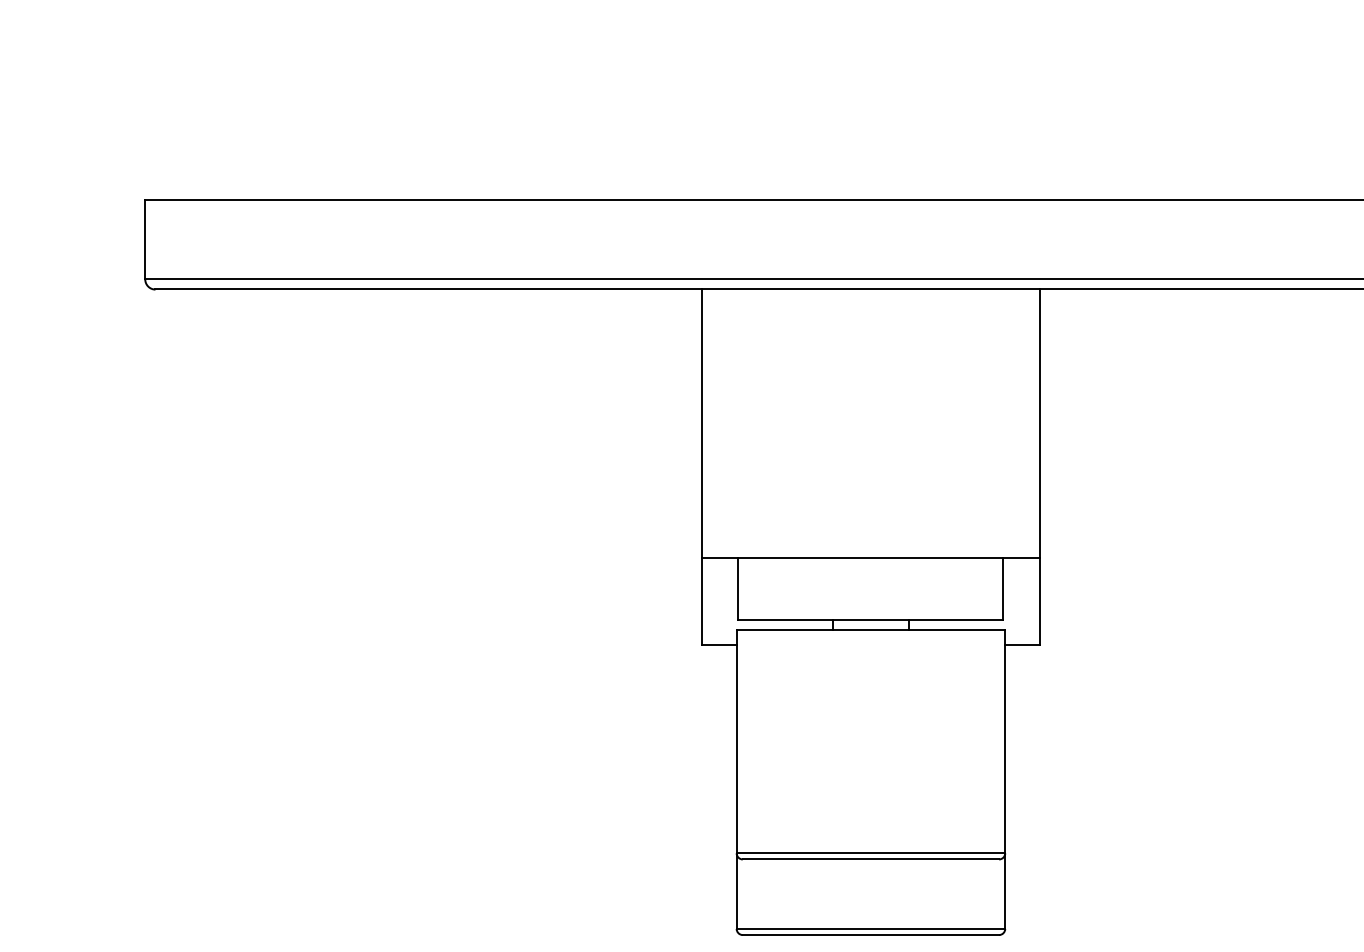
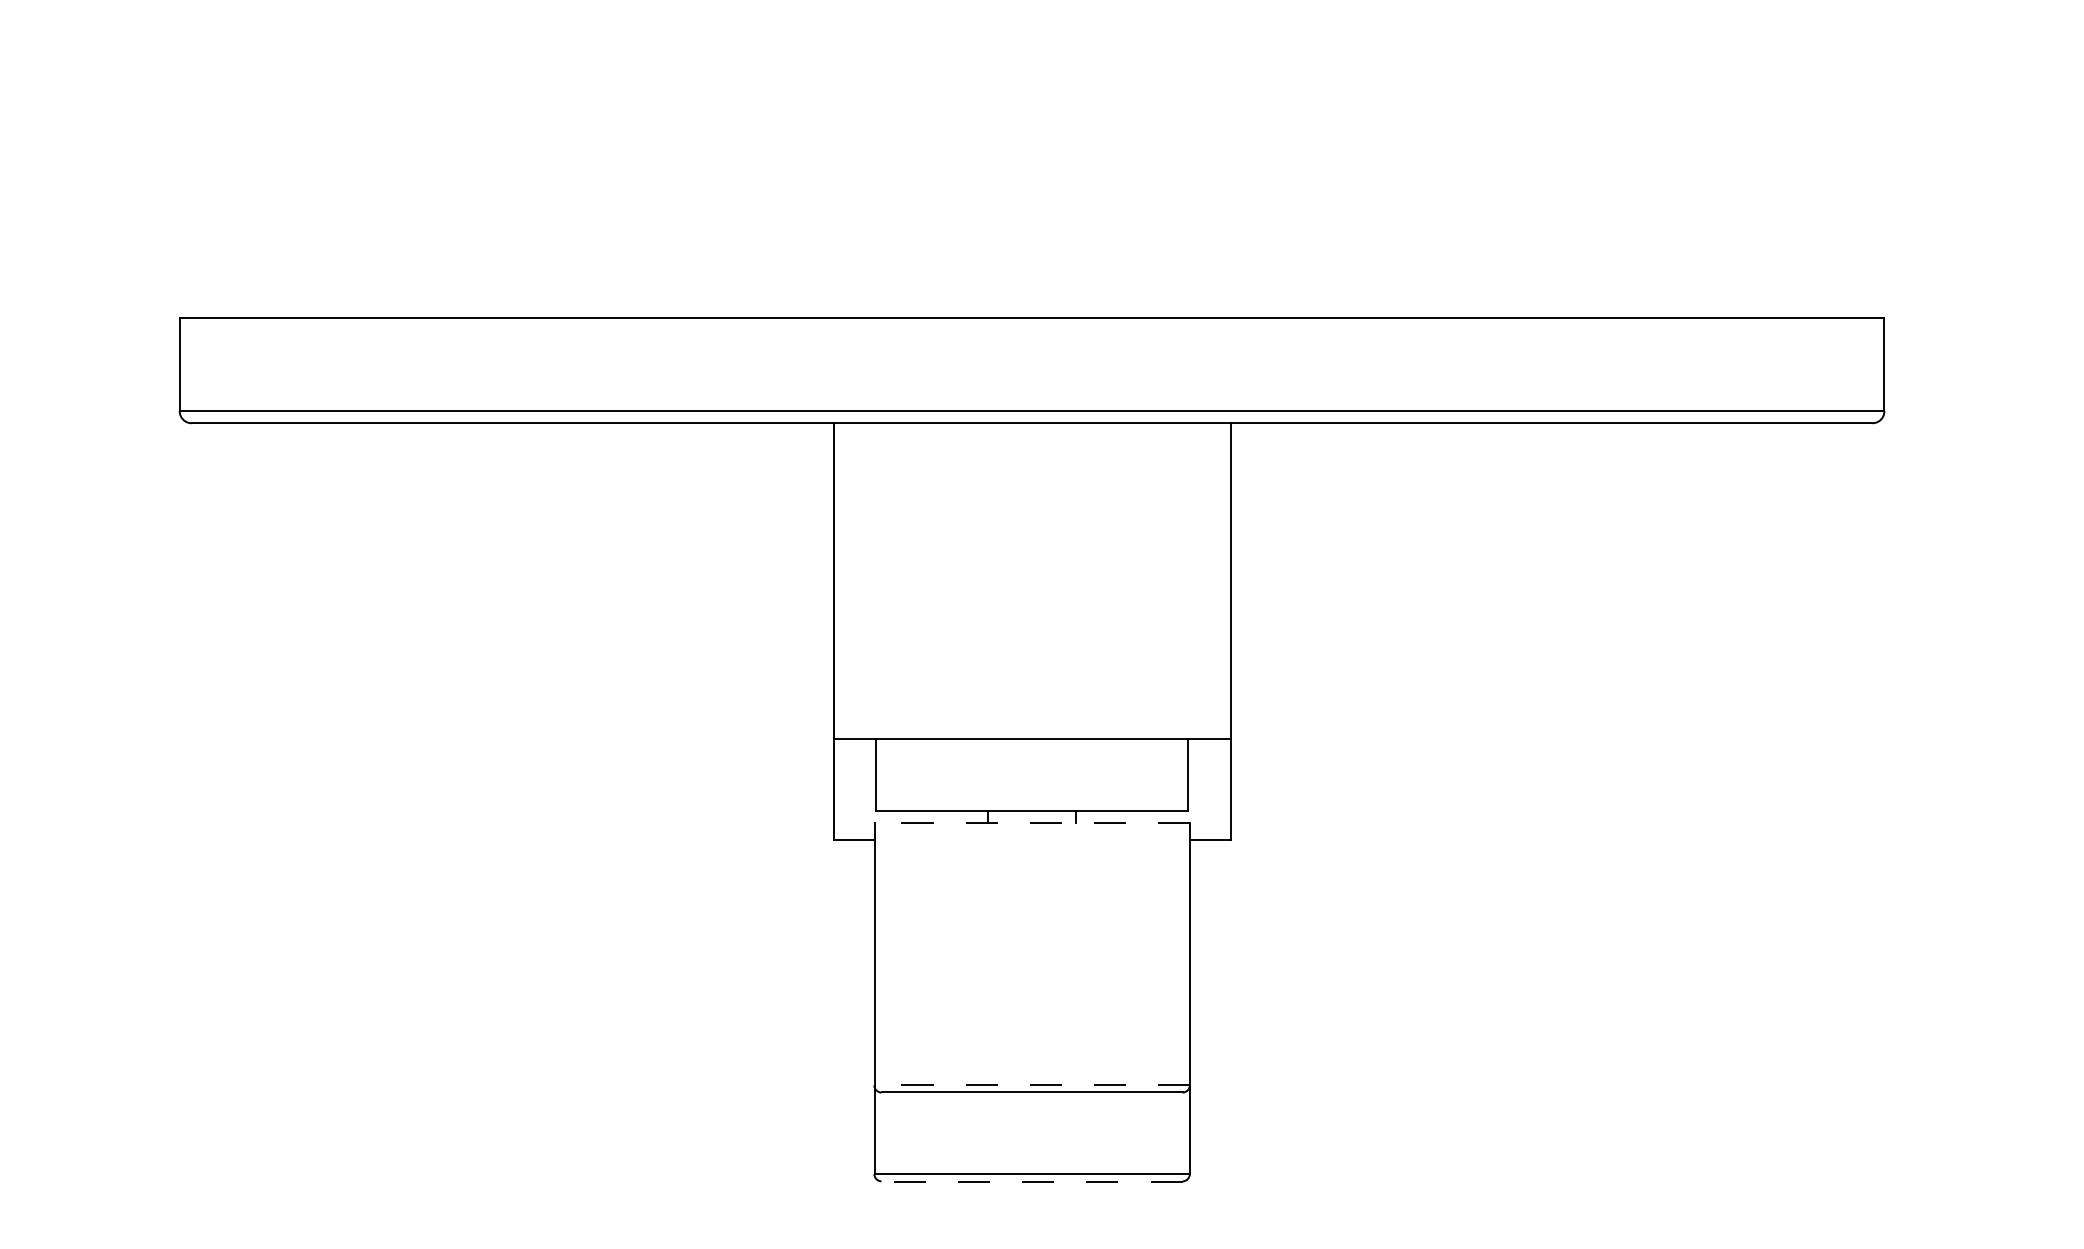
line: (871, 630) -> (1032, 823), solid -> dashed
line: (871, 853) -> (1032, 1085), solid -> dashed
line: (871, 935) -> (1032, 1181), solid -> dashed

